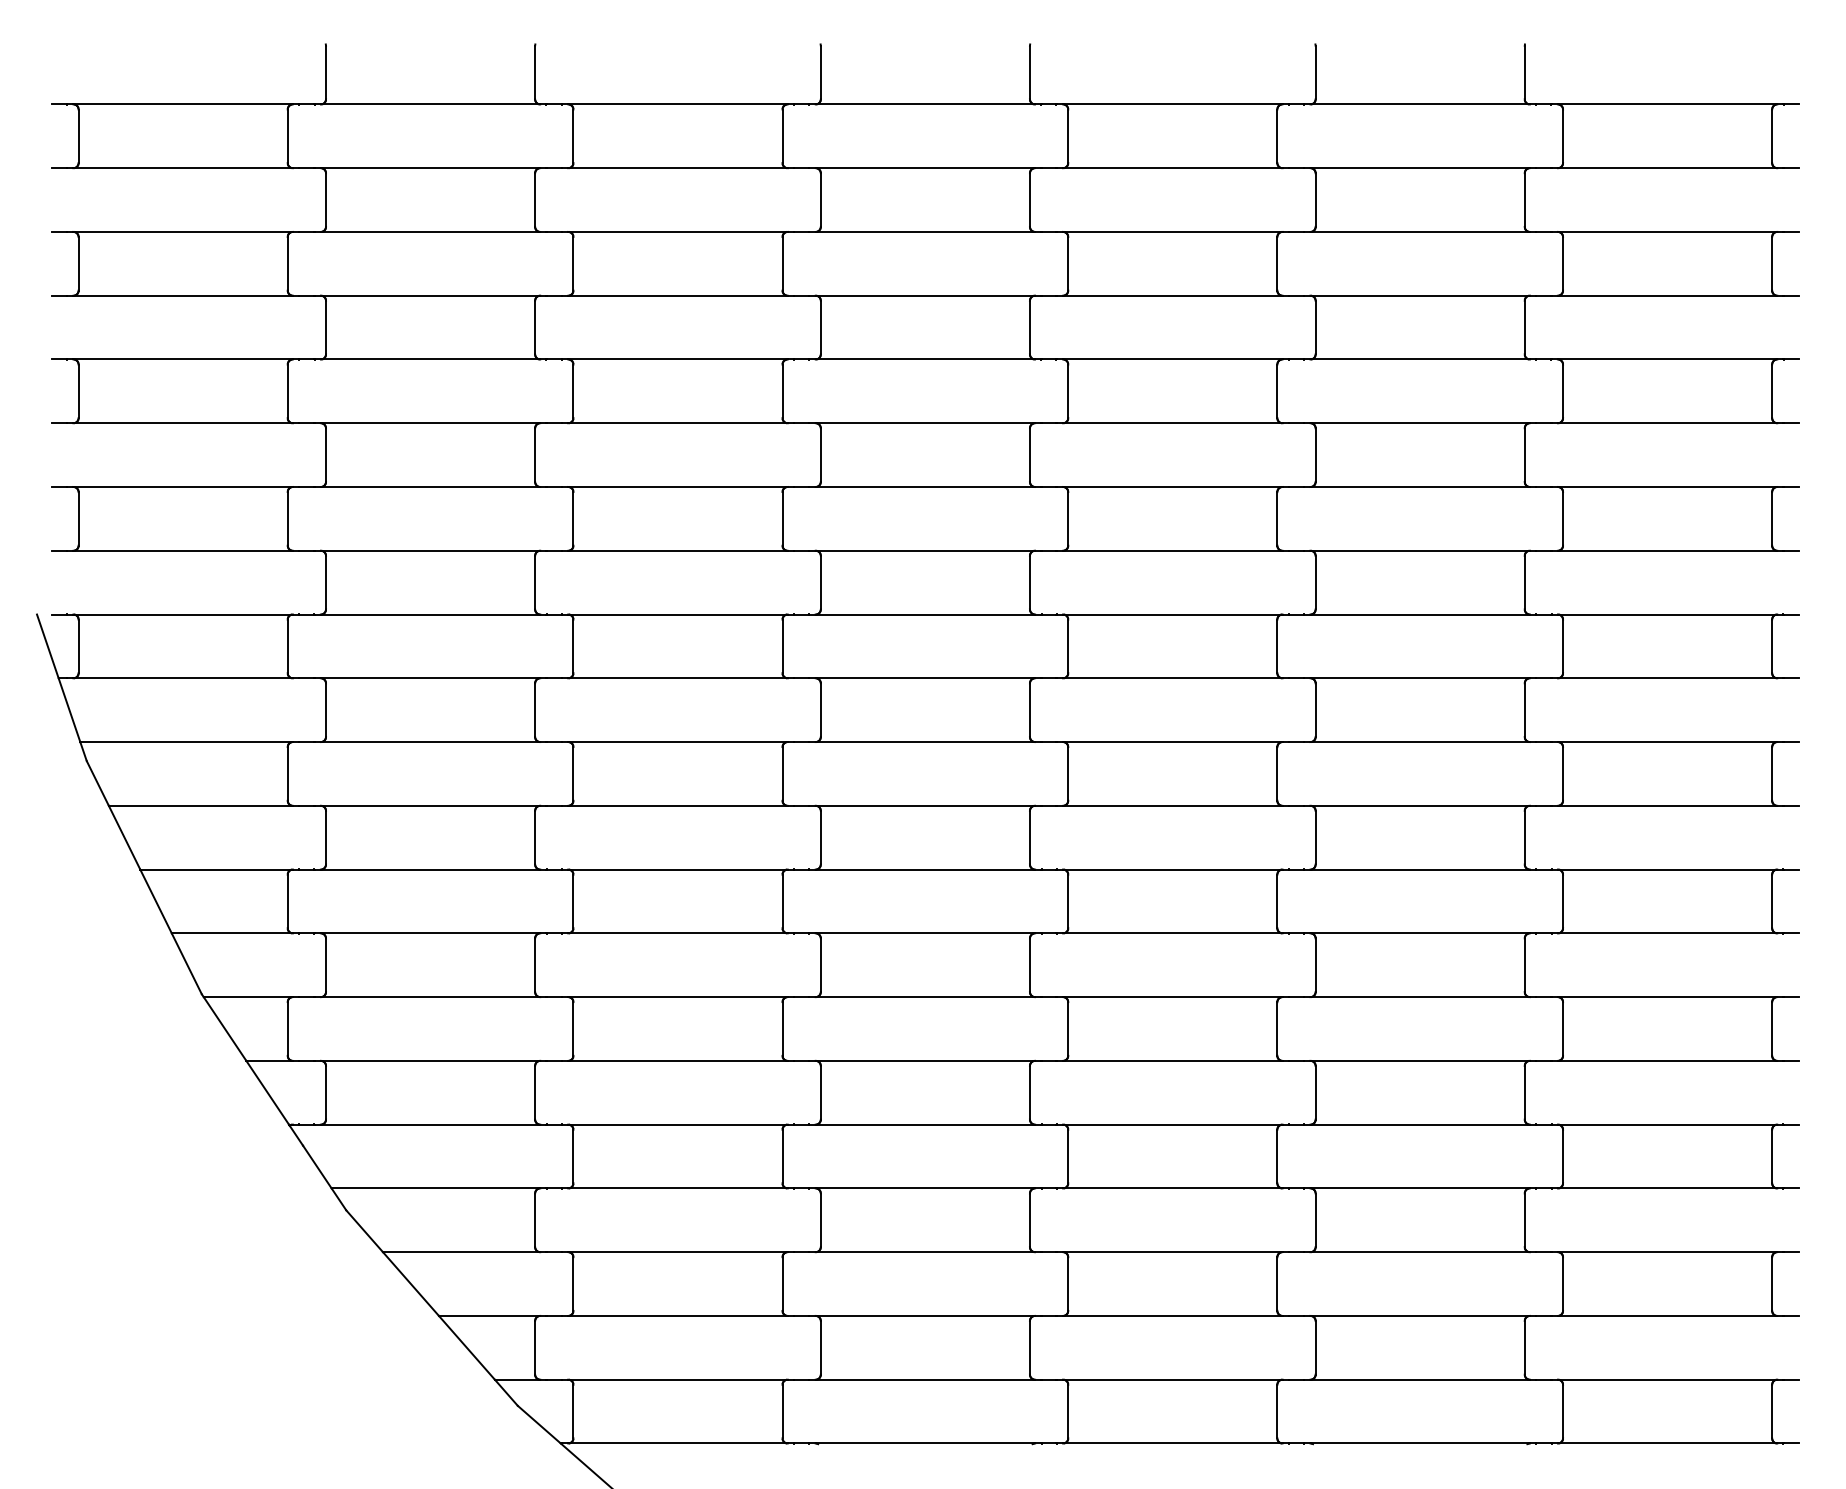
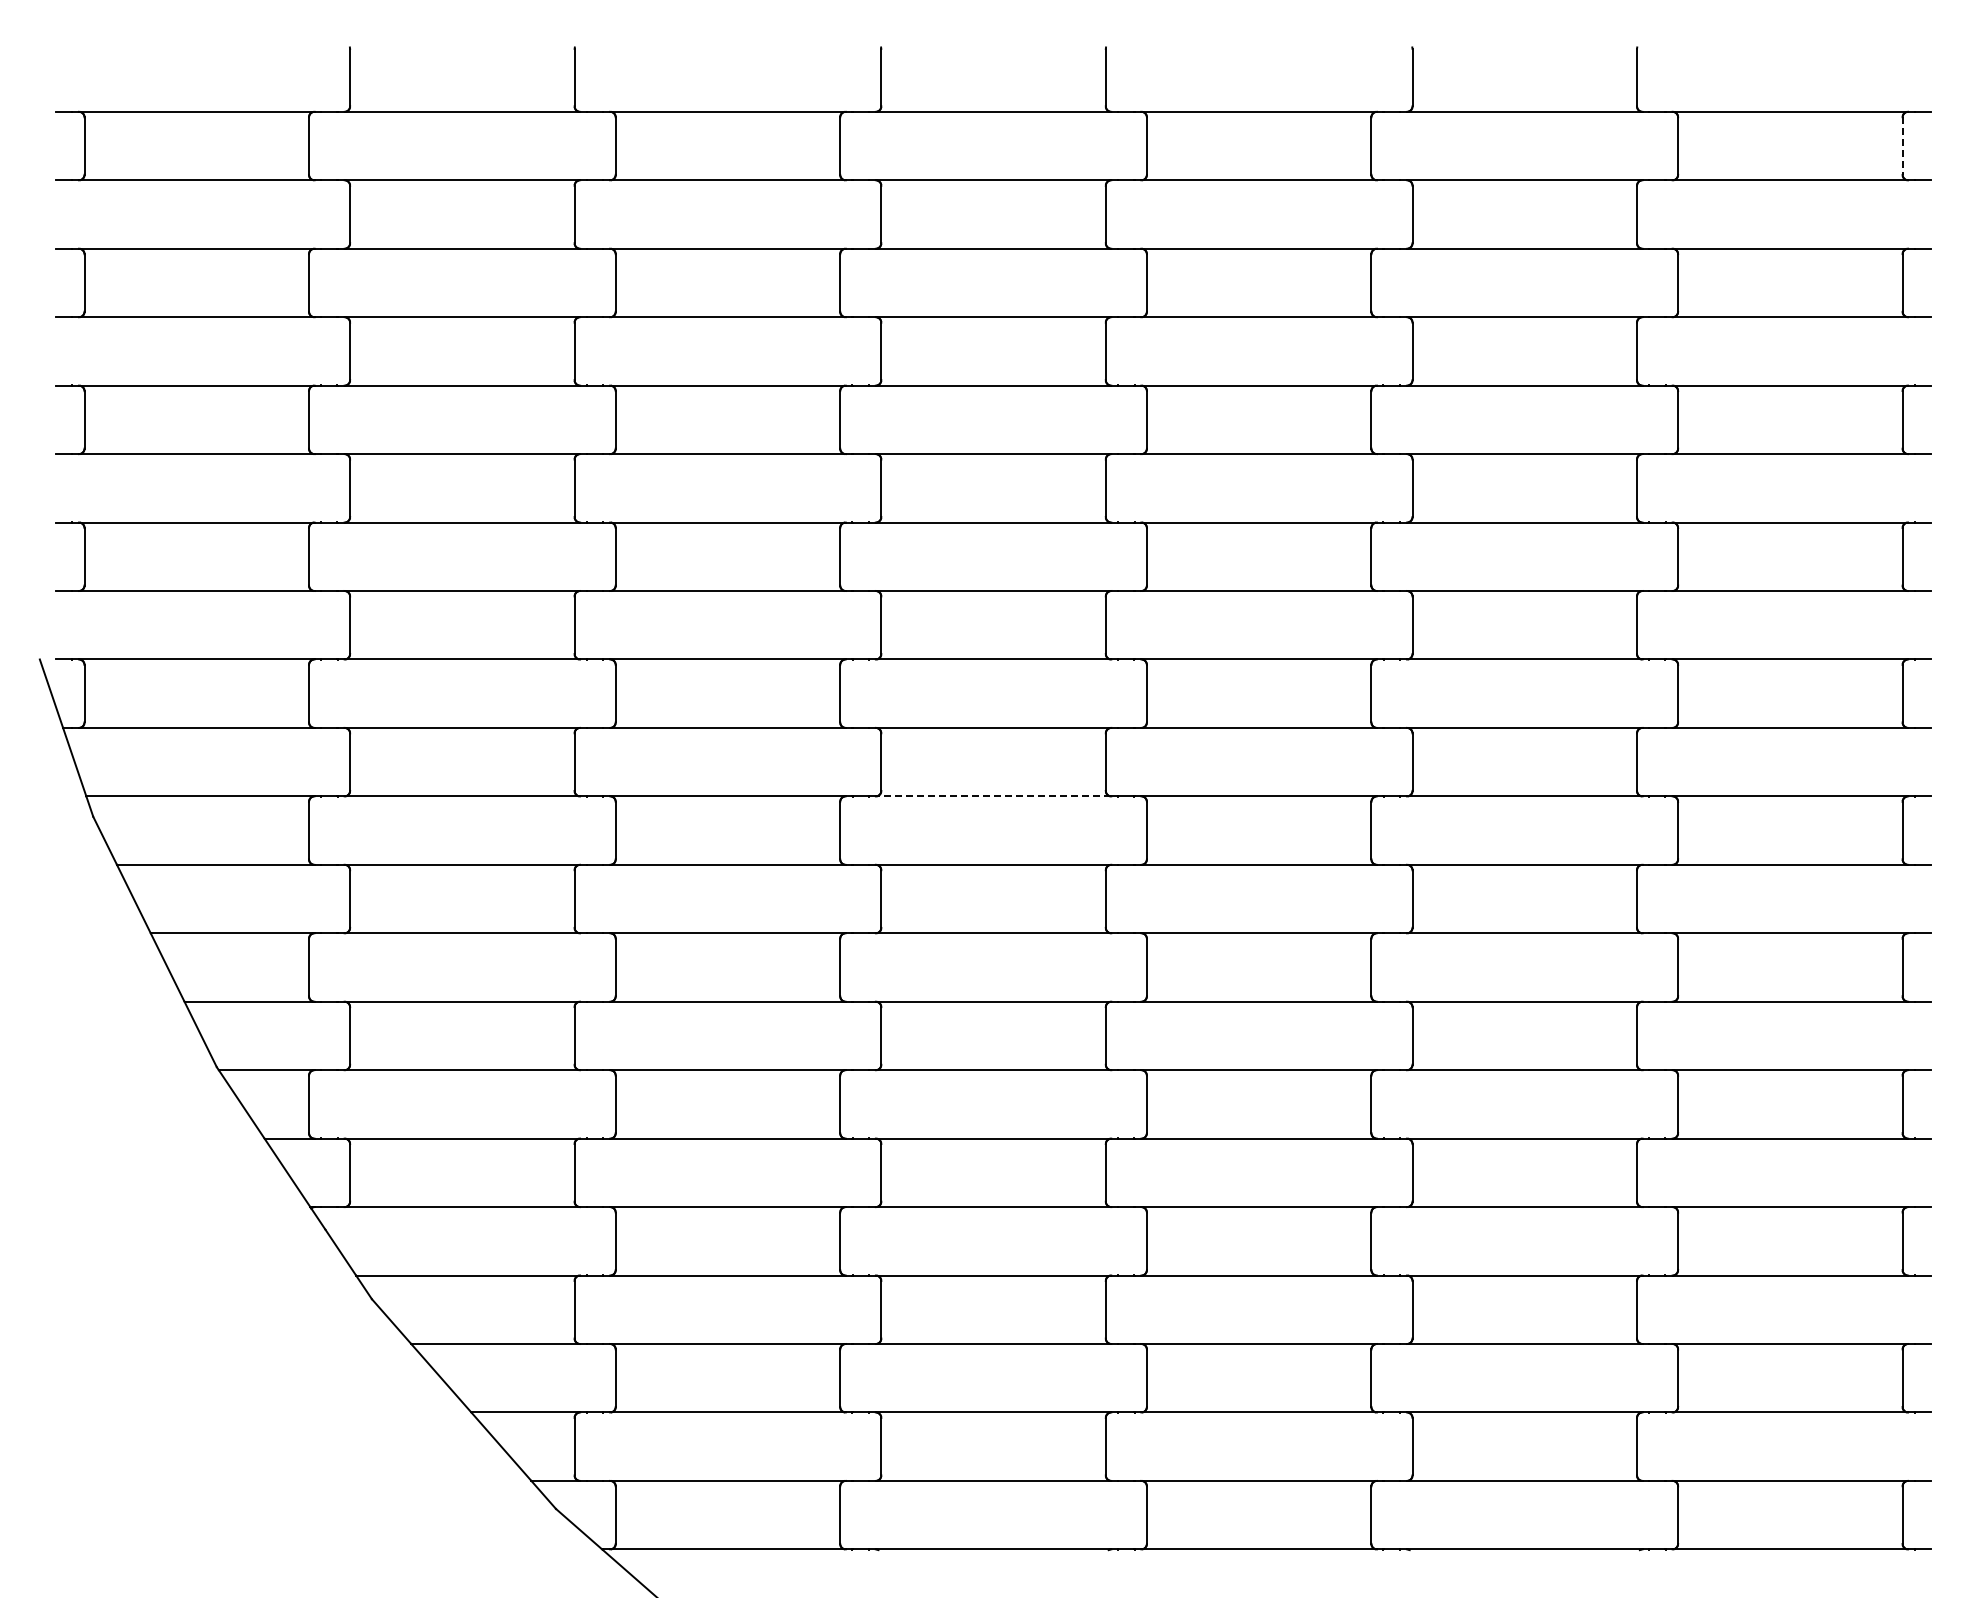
line: (1772, 136) -> (1902, 146), solid -> dashed
line: (925, 742) -> (993, 796), solid -> dashed

